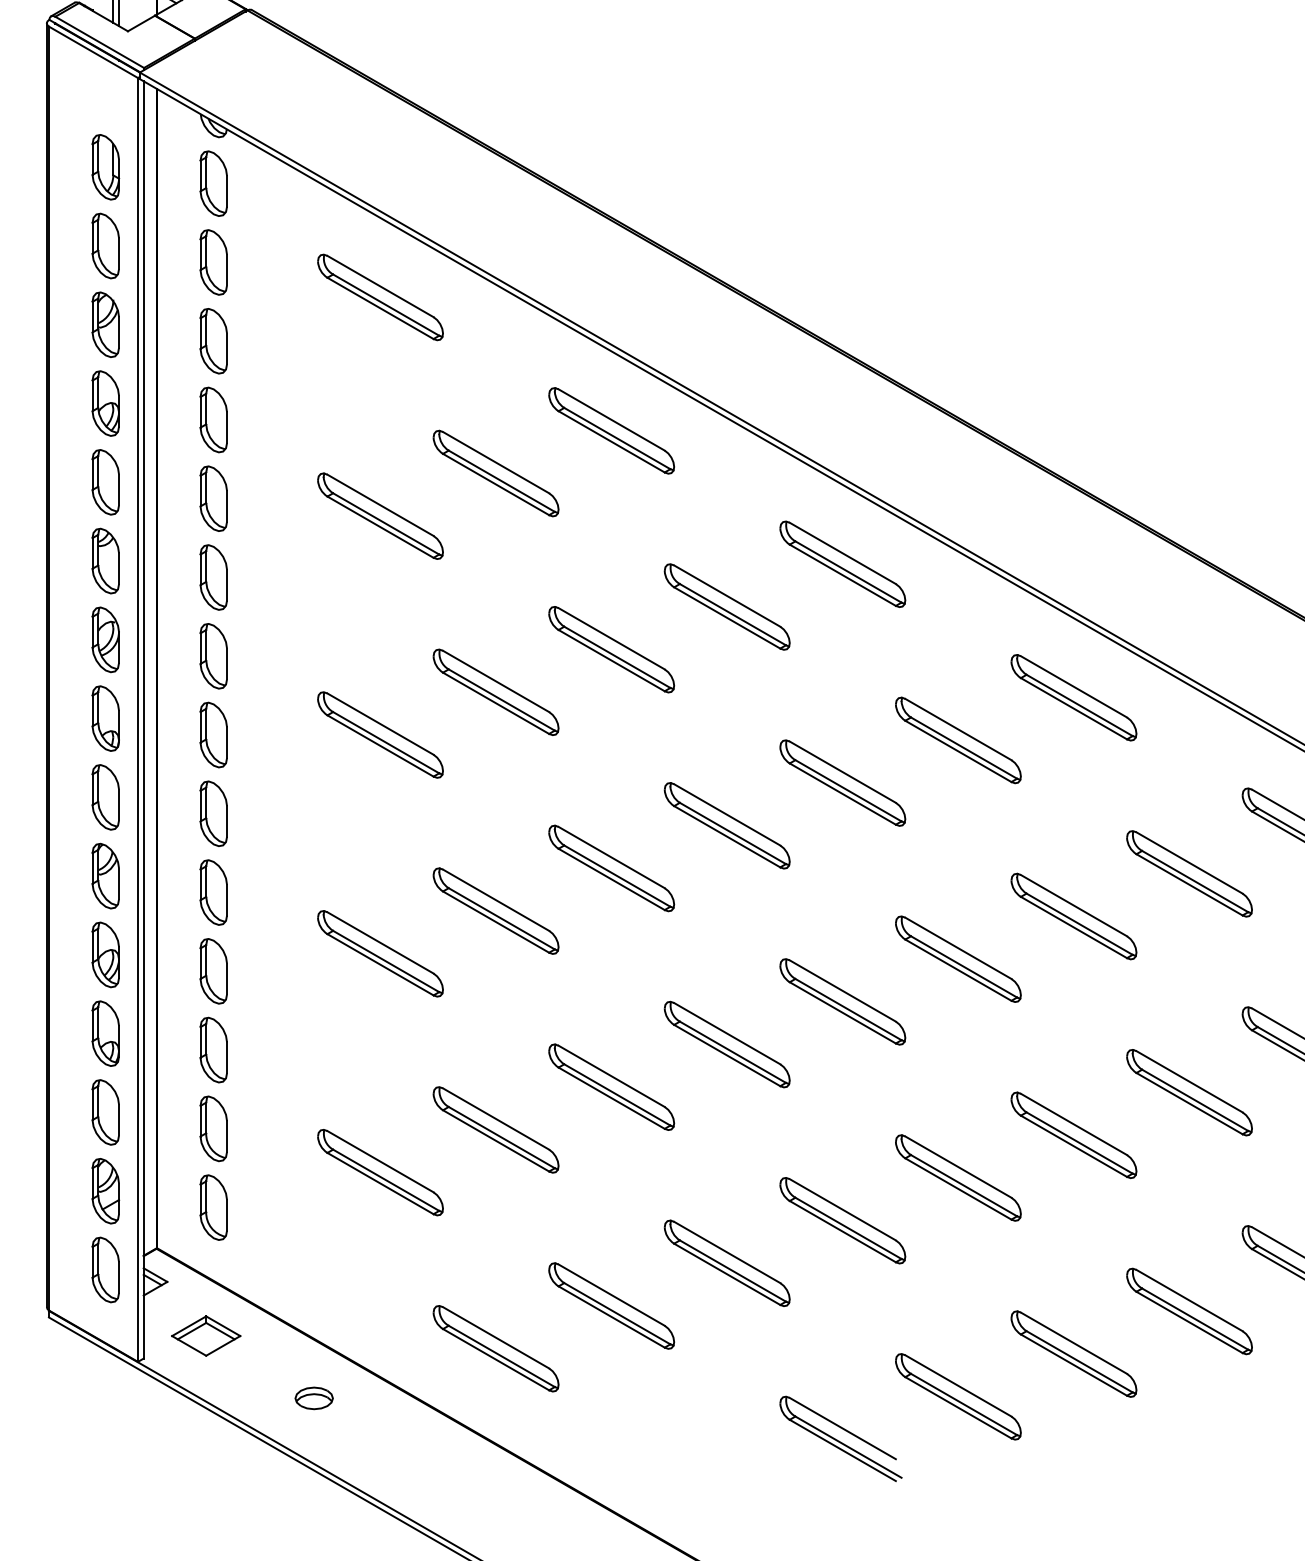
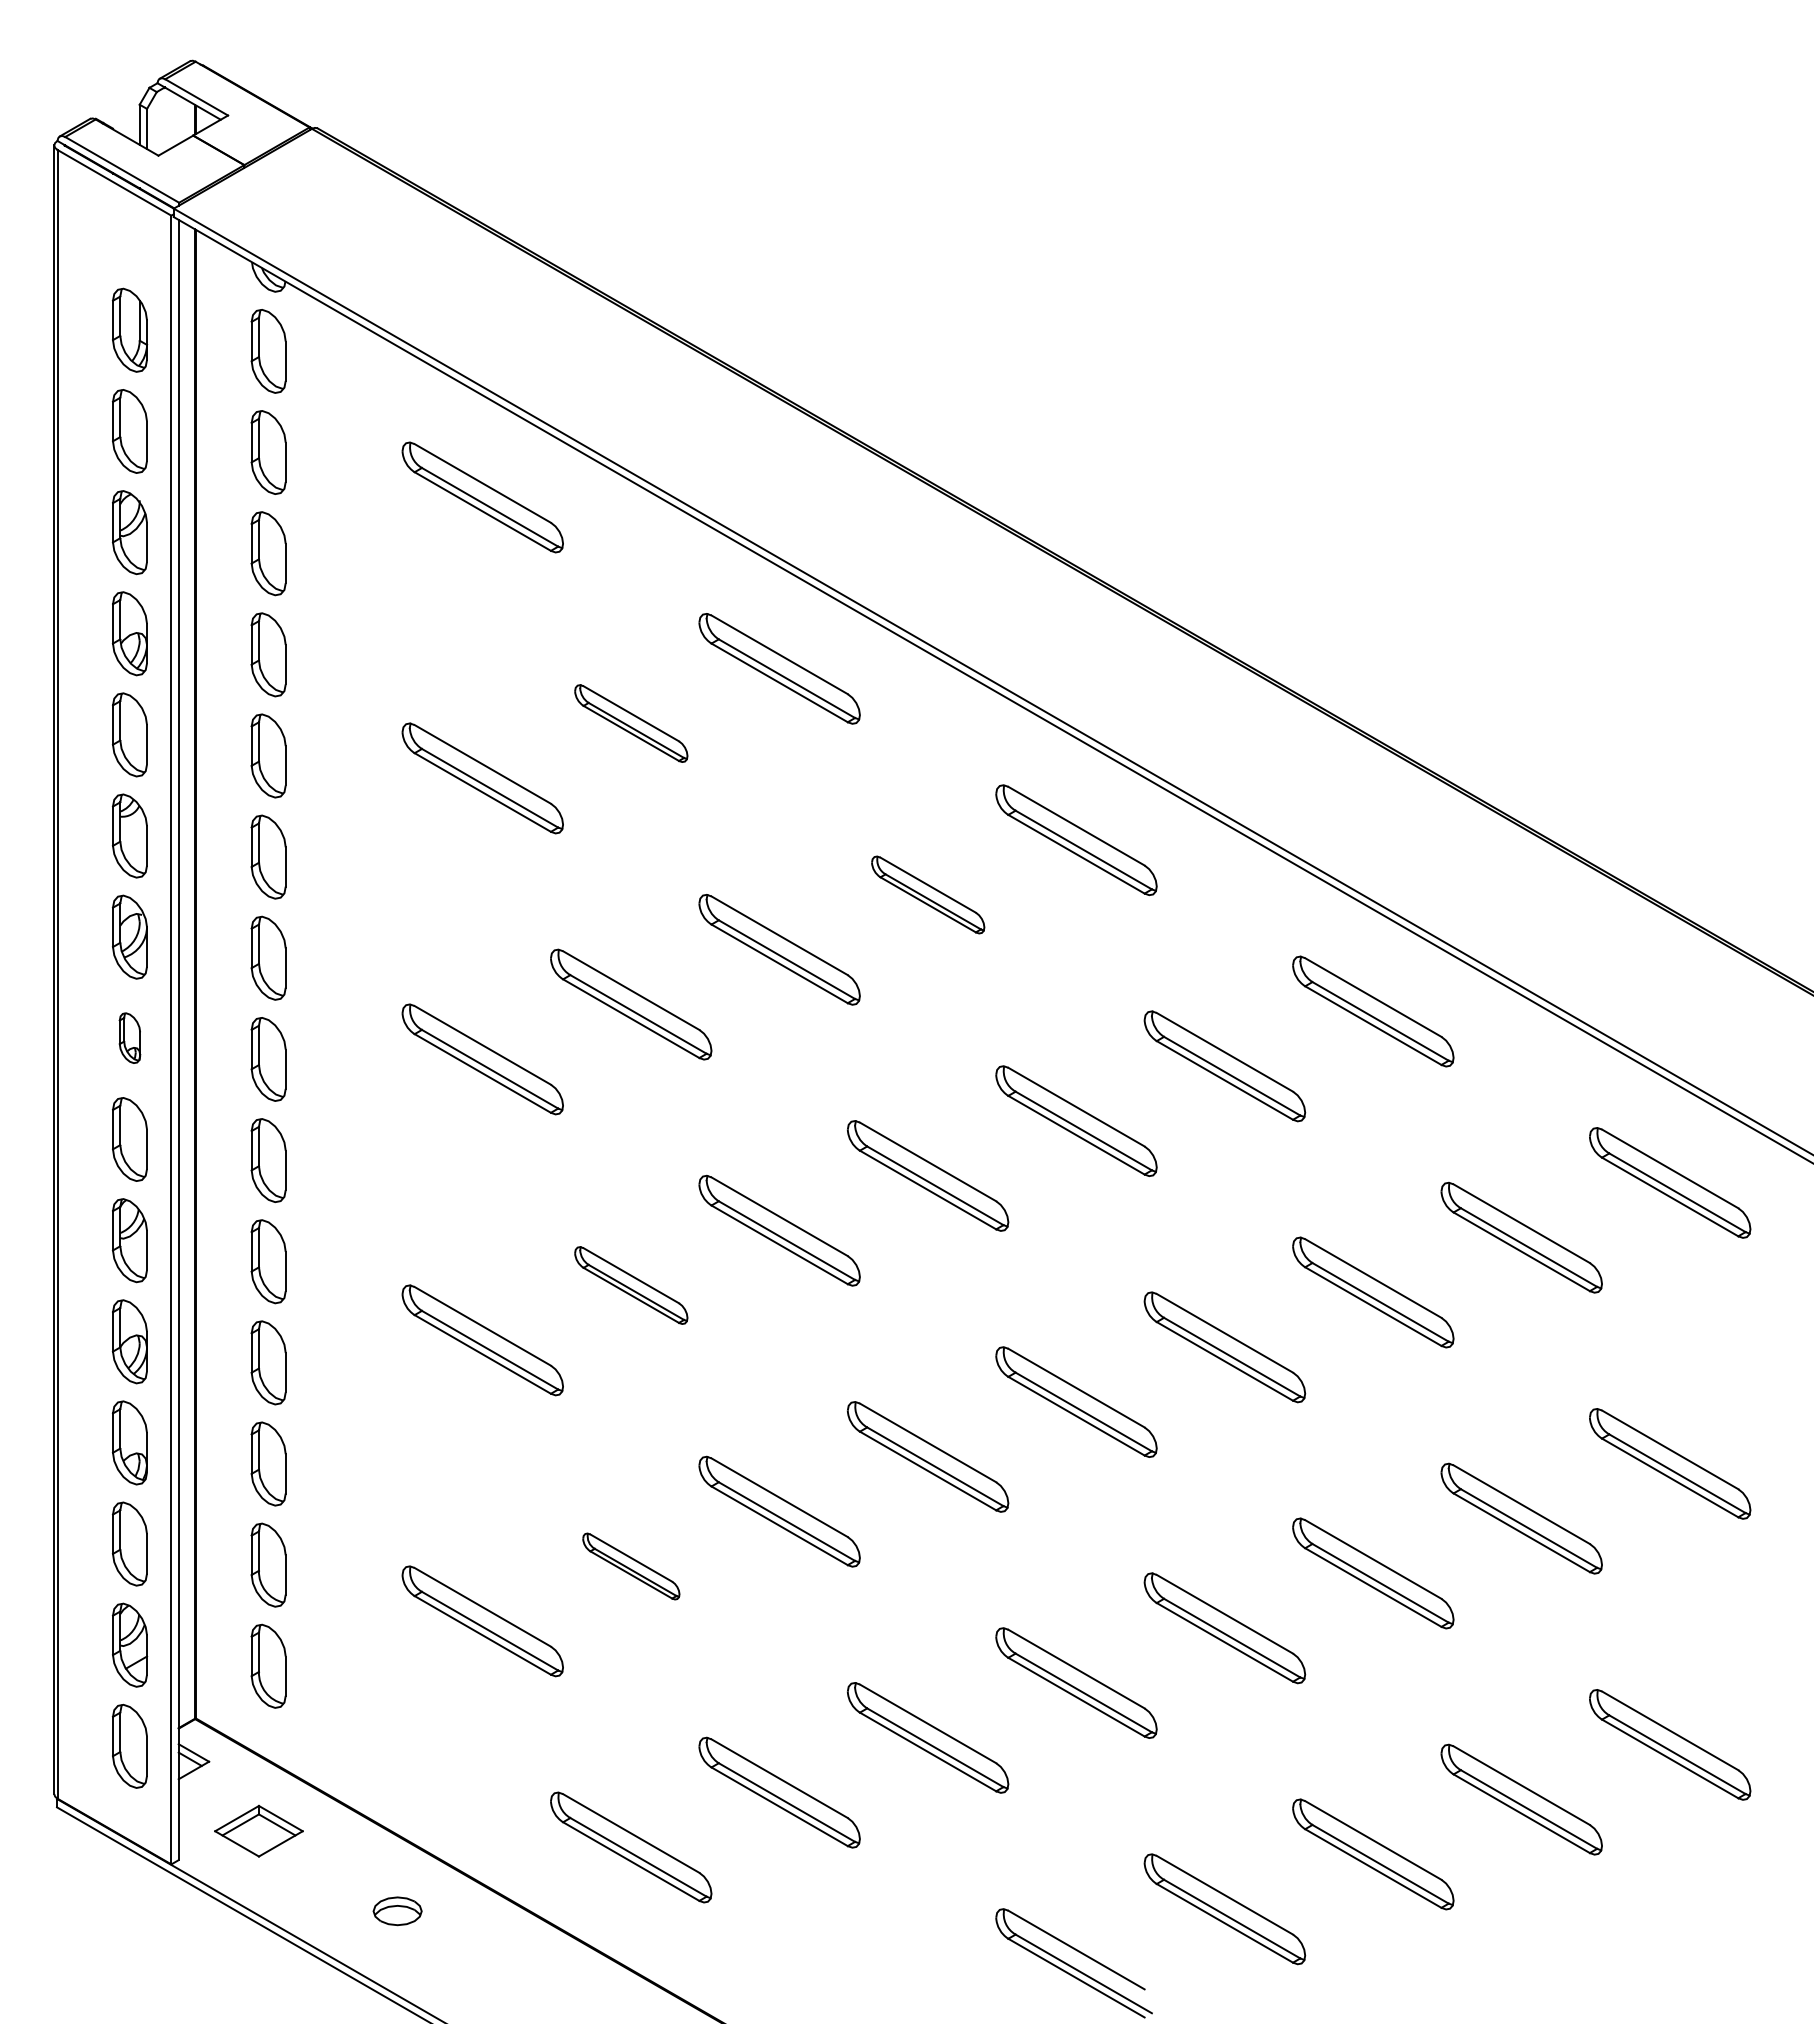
part: (496, 473) -> (631, 723), size x0.7
part: (727, 606) -> (928, 894), size x0.7
part: (105, 717) -> (129, 1037), size x0.6
part: (496, 911) -> (631, 1285), size x0.7
part: (496, 1129) -> (631, 1566), size x0.6

